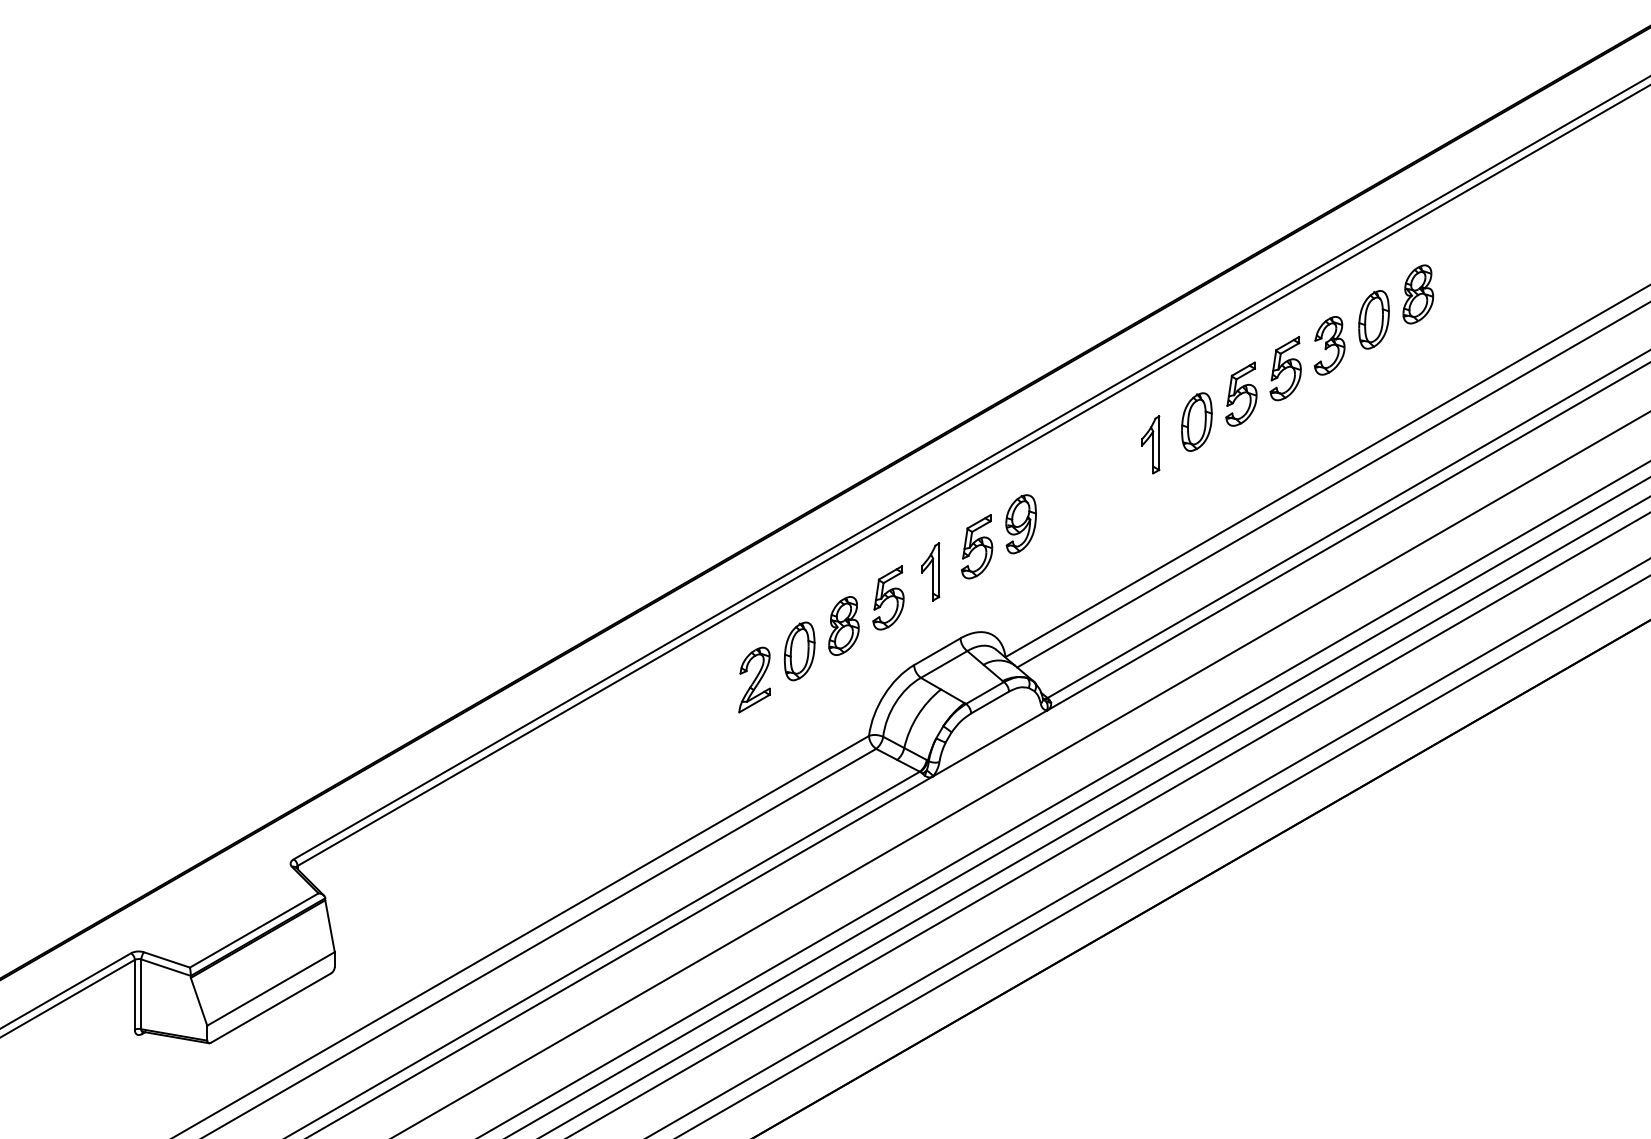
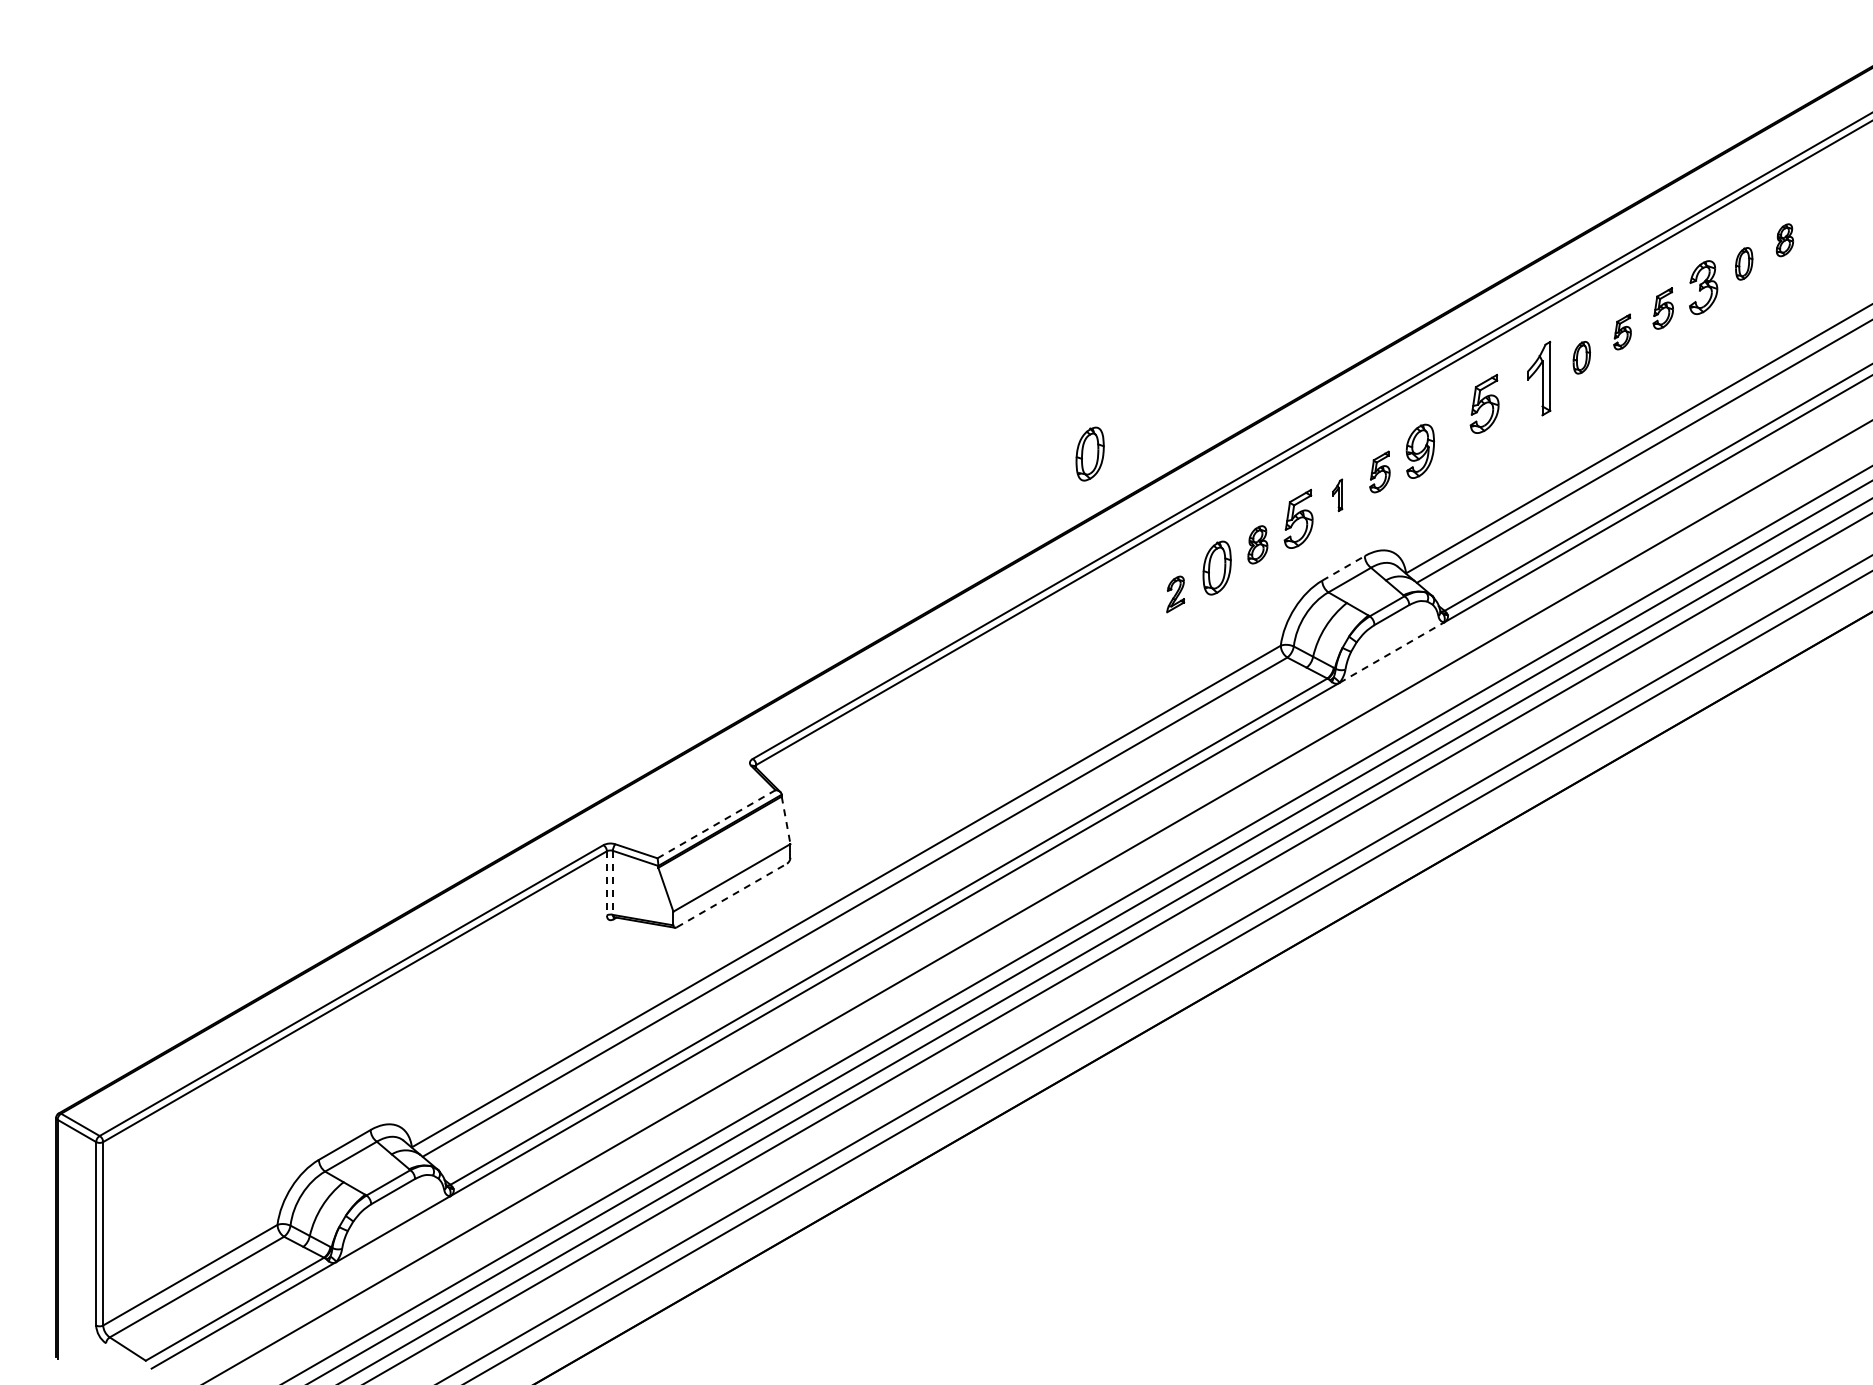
part: (1417, 293) -> (1784, 239), size x0.6
part: (1373, 319) -> (1743, 263), size x0.6
part: (1285, 368) -> (1663, 308), size x0.7
part: (1241, 393) -> (1622, 331), size x0.6
part: (1196, 421) -> (1581, 357), size x0.6
part: (1150, 444) -> (1539, 378), size x1.4
part: (1090, 472) -> (1484, 403), added
part: (660, 526) -> (1089, 453), added
part: (976, 546) -> (1379, 471), size x0.7
part: (930, 572) -> (1337, 495), size x0.6
part: (843, 625) -> (1257, 544), size x0.7
line: (937, 651) -> (1343, 568), solid -> dashed
part: (754, 680) -> (1175, 594), size x0.6
line: (990, 743) -> (1392, 652), solid -> dashed
line: (330, 926) -> (786, 820), solid -> dashed
line: (254, 930) -> (716, 824), solid -> dashed
line: (134, 995) -> (606, 883), solid -> dashed
line: (140, 995) -> (612, 883), solid -> dashed
line: (270, 1008) -> (731, 895), solid -> dashed

